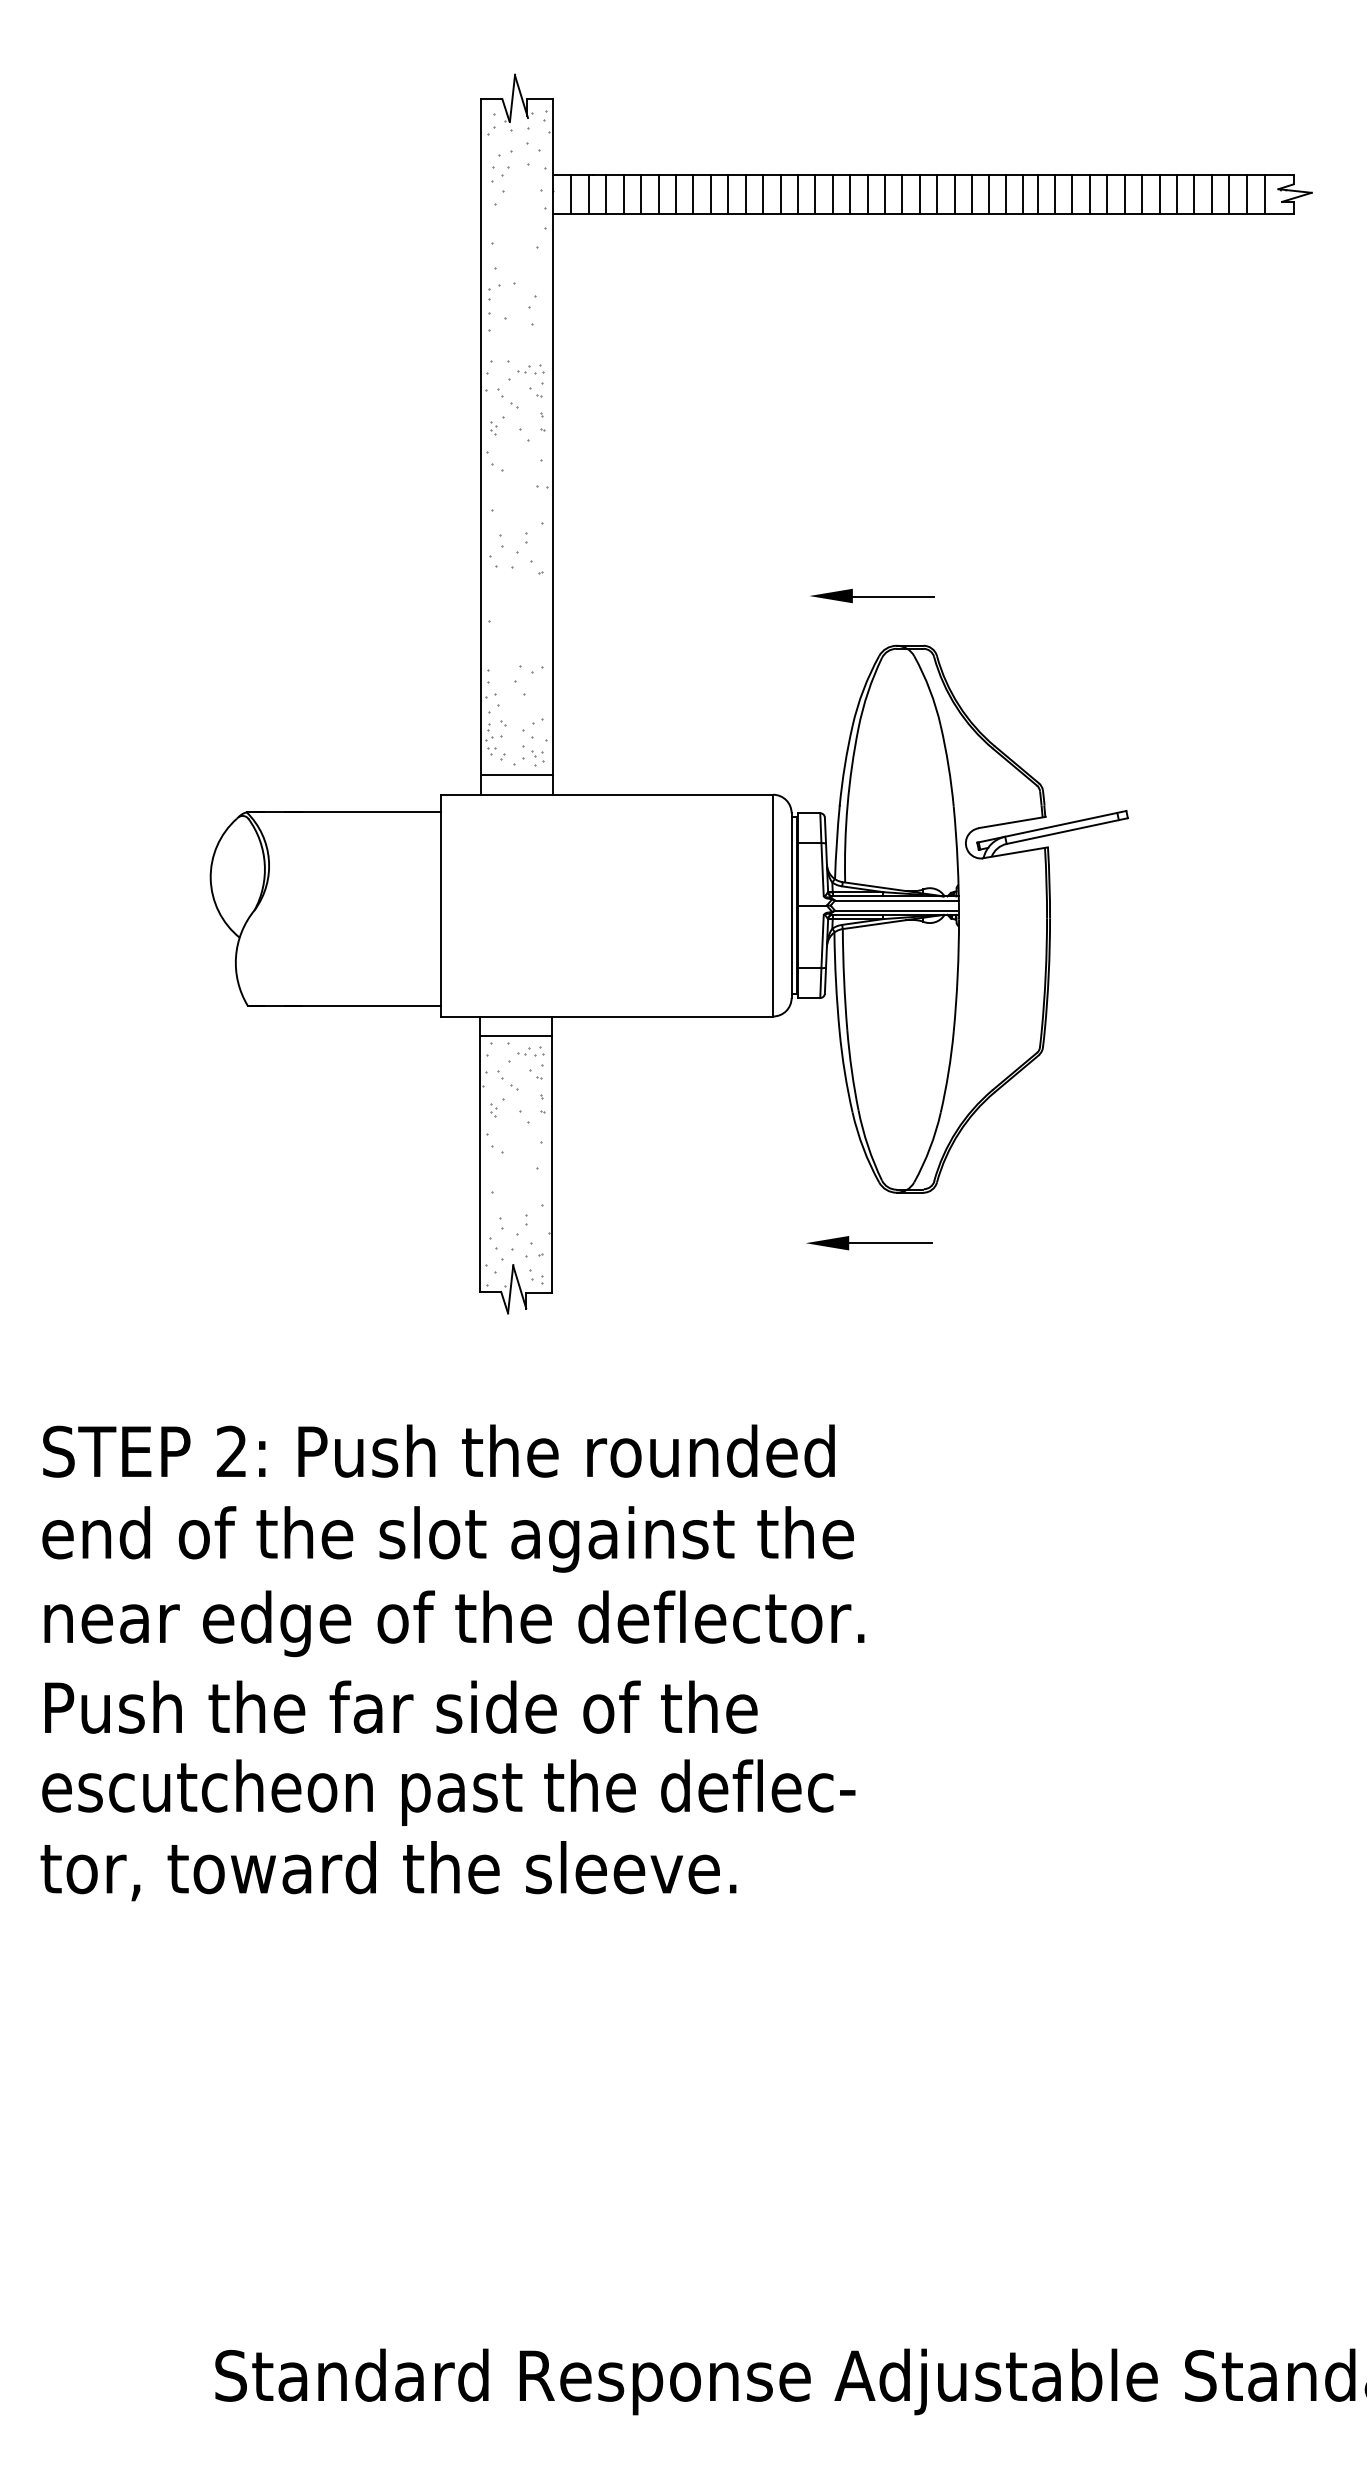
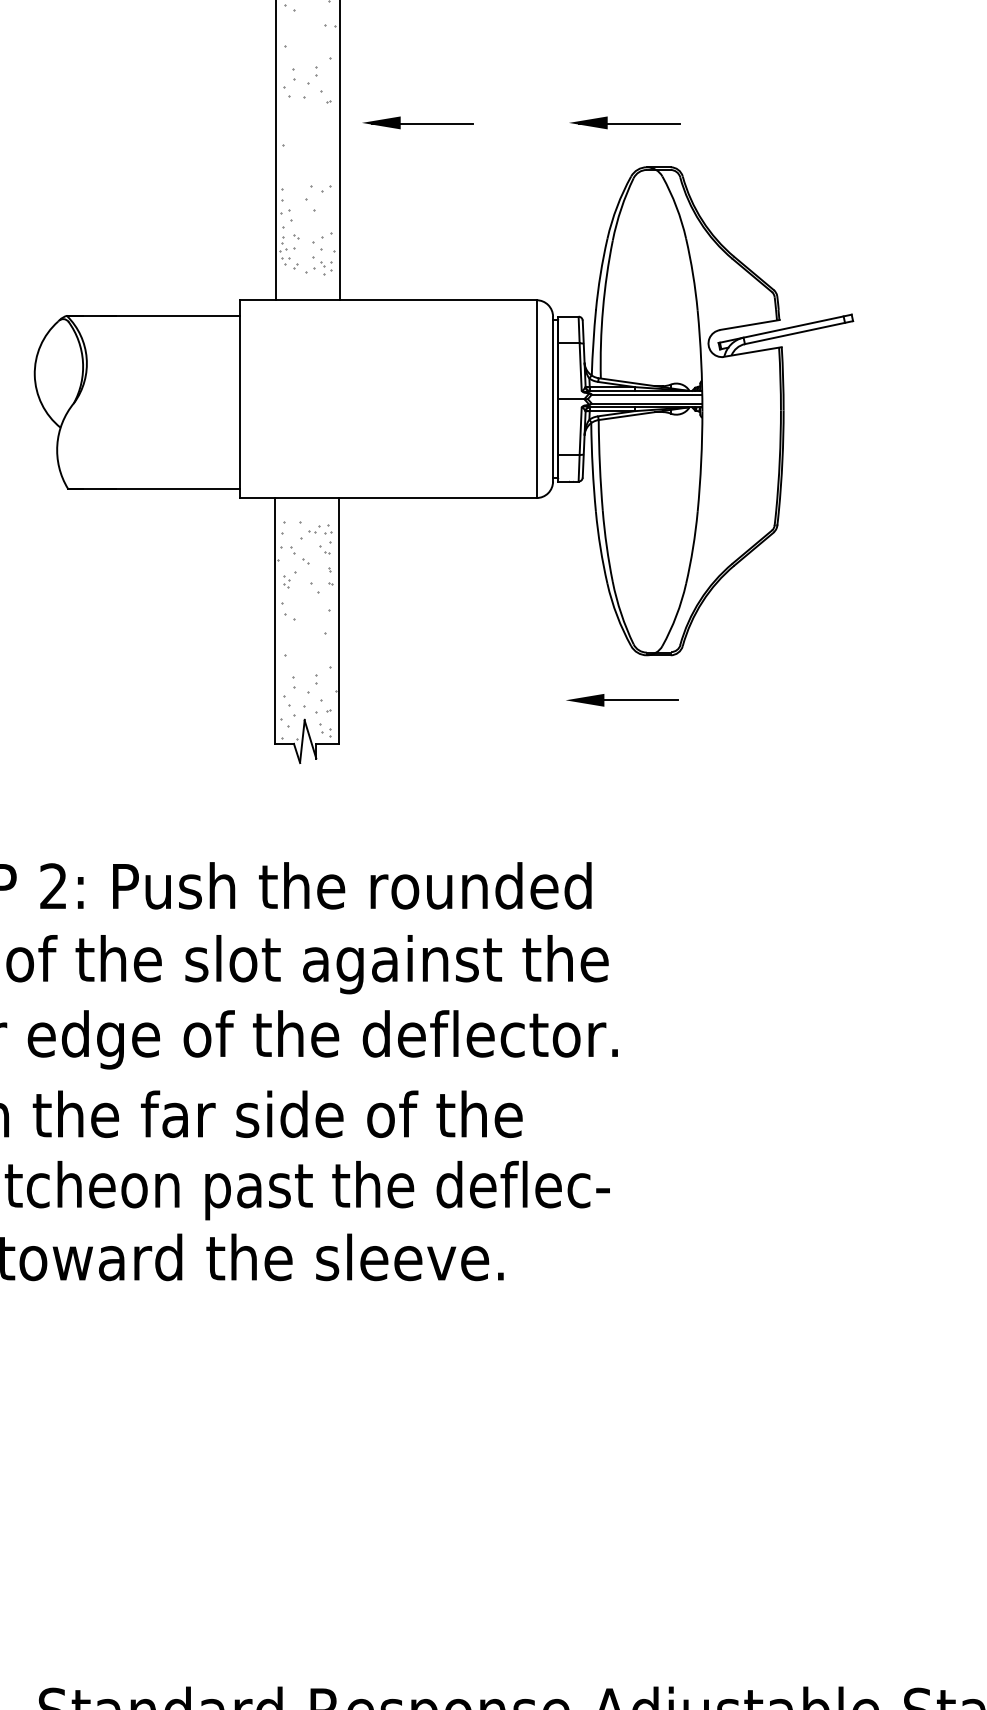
part: (640, 595) -> (418, 122), added
line: (517, 774) -> (308, 282), removed
line: (516, 1035) -> (307, 515), removed

